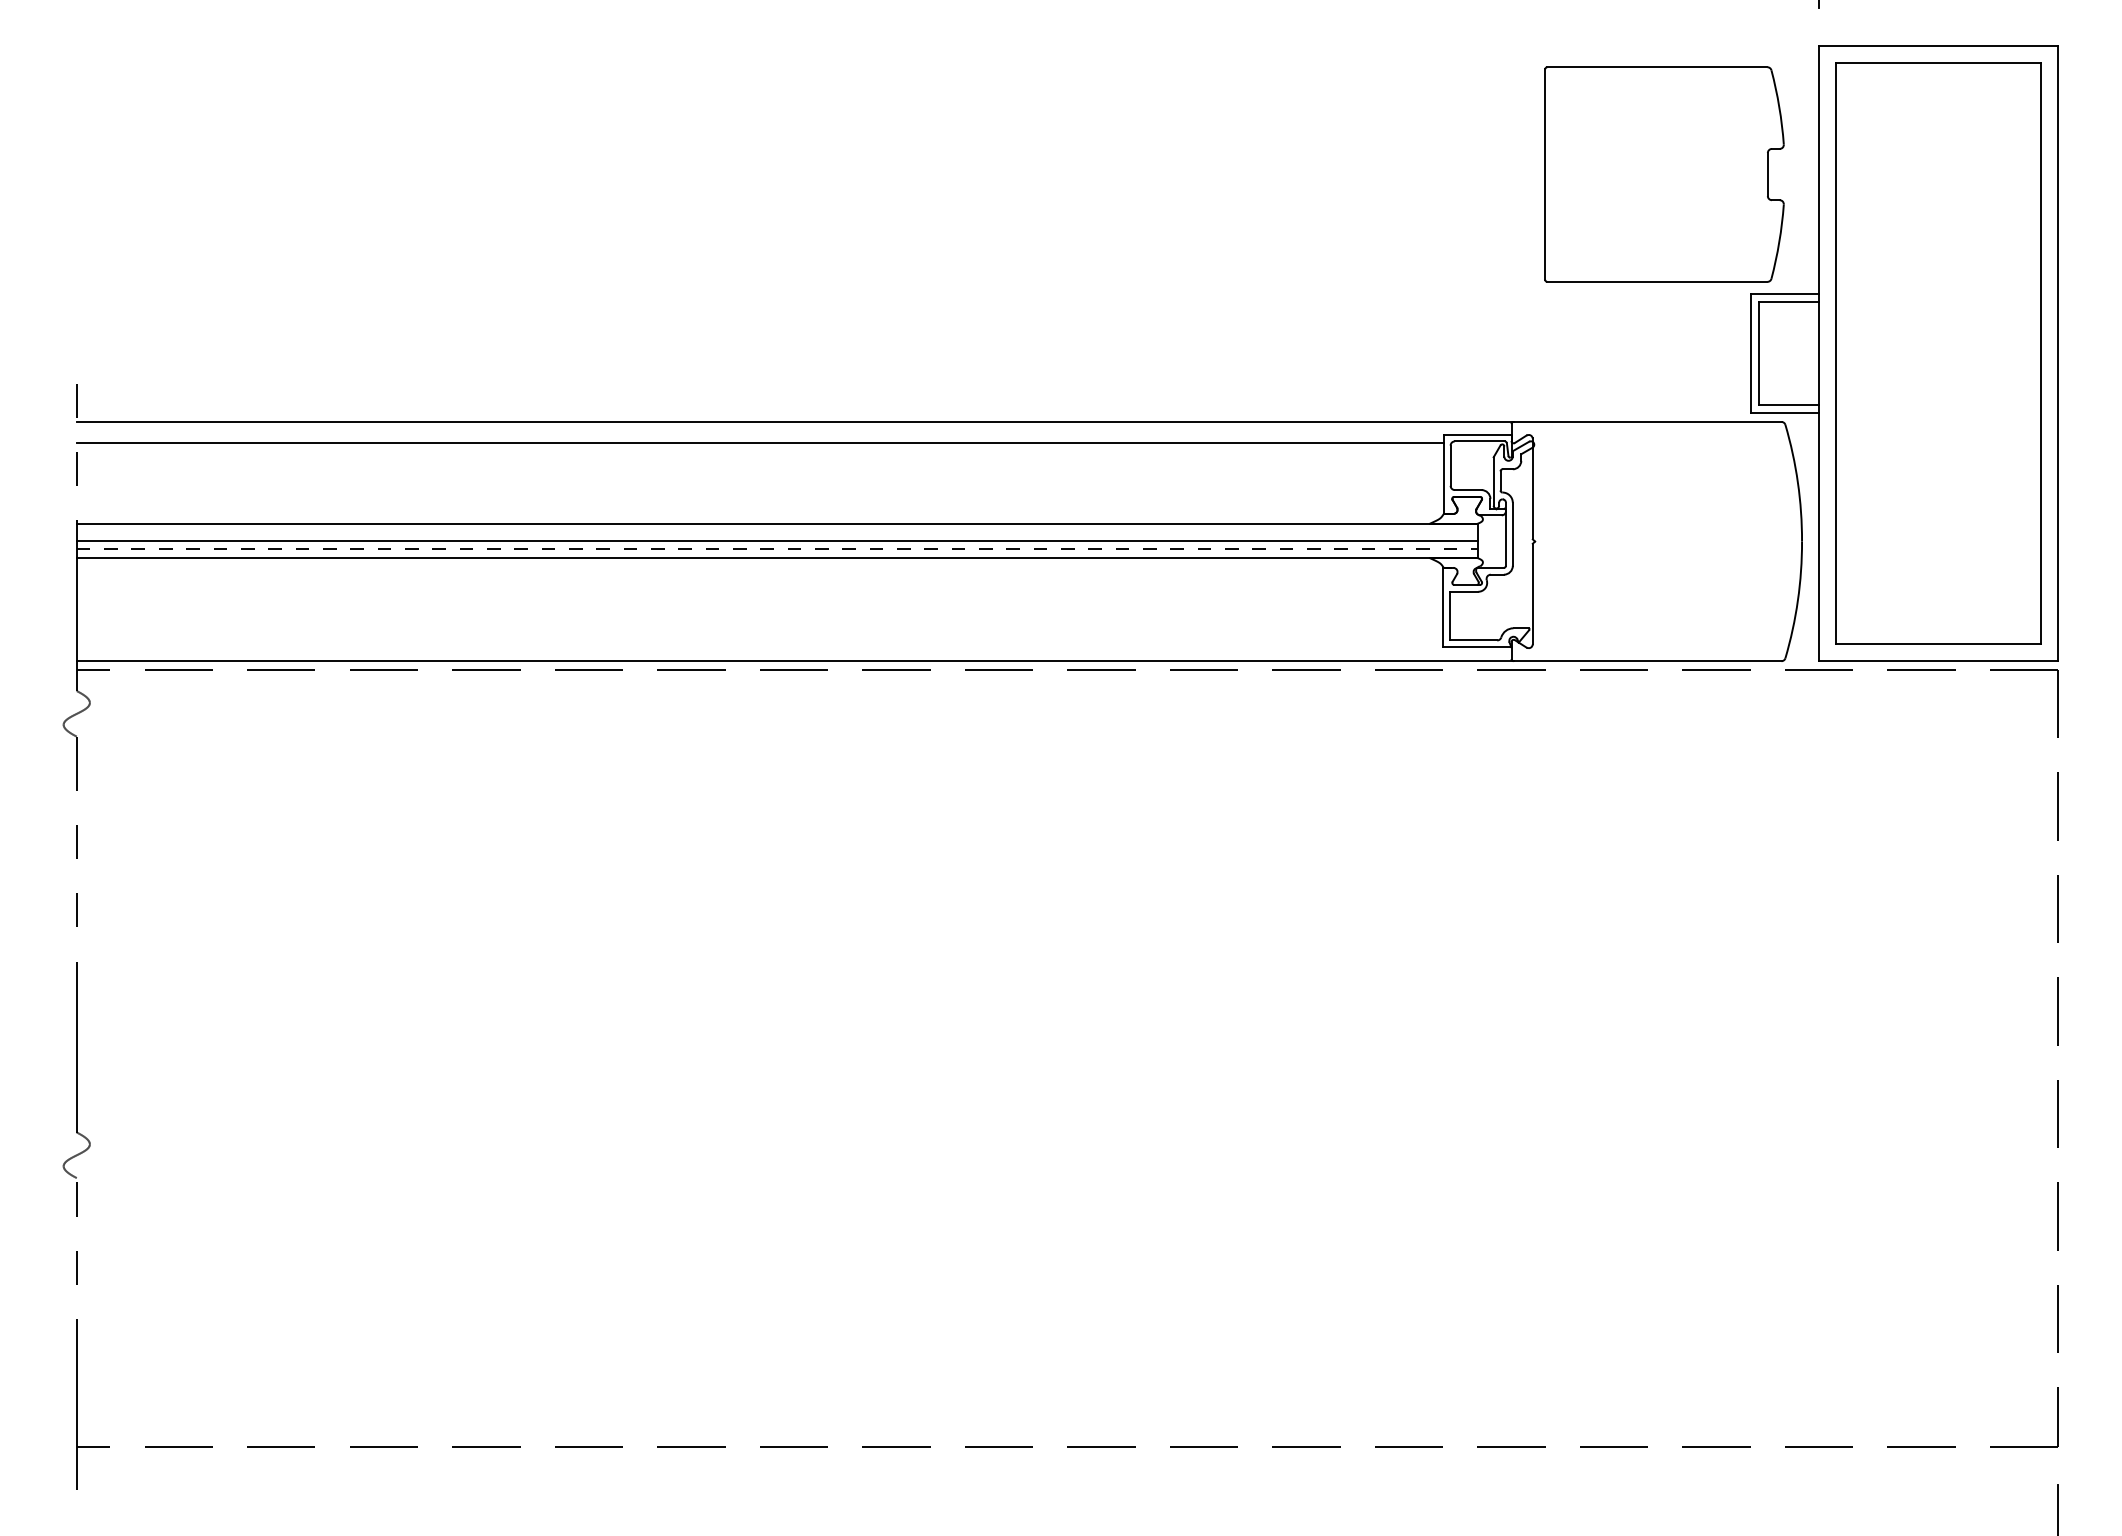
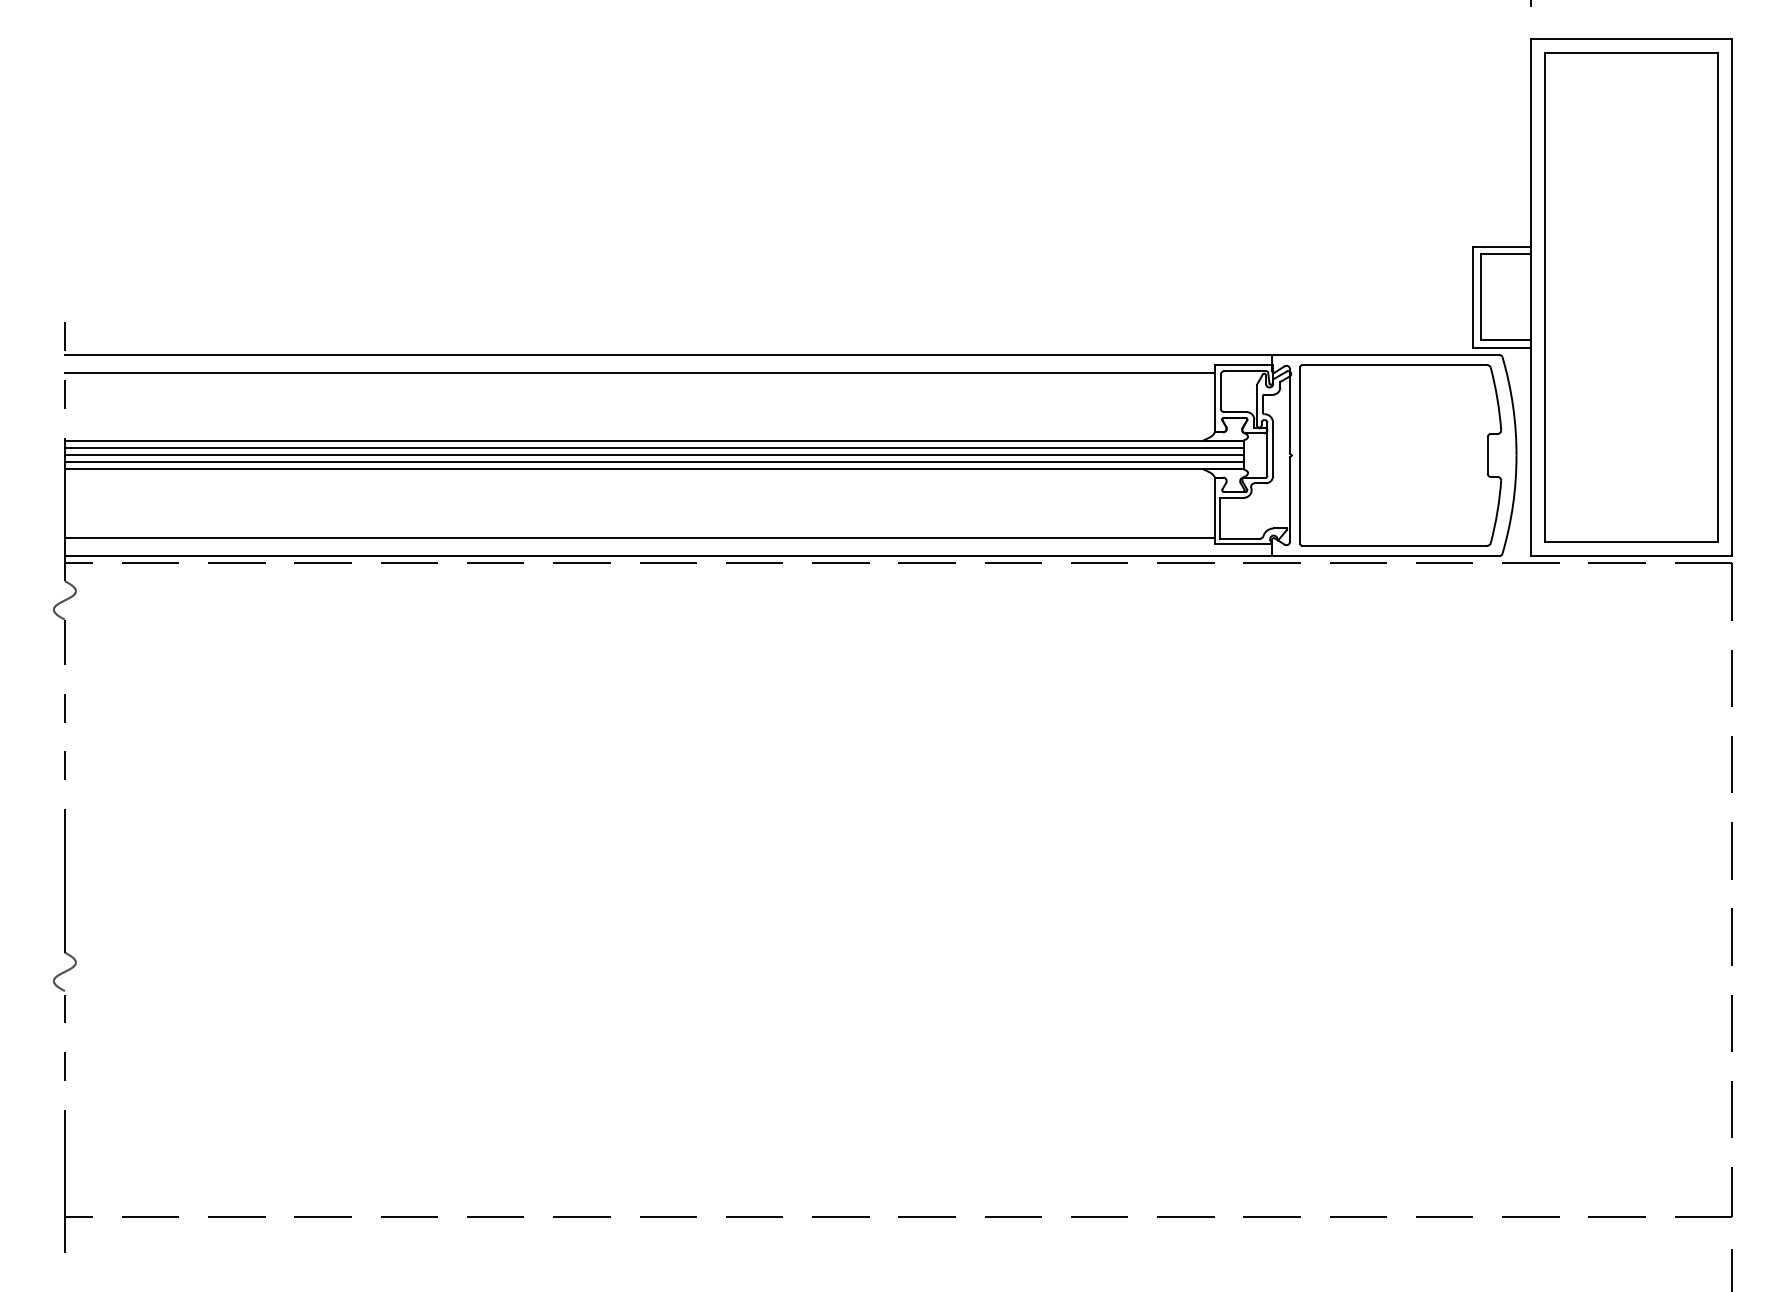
part: (1664, 174) -> (1400, 455), moved
line: (776, 532) -> (653, 447), added
line: (777, 549) -> (654, 462), dashed -> solid
line: (759, 640) -> (639, 538), added

